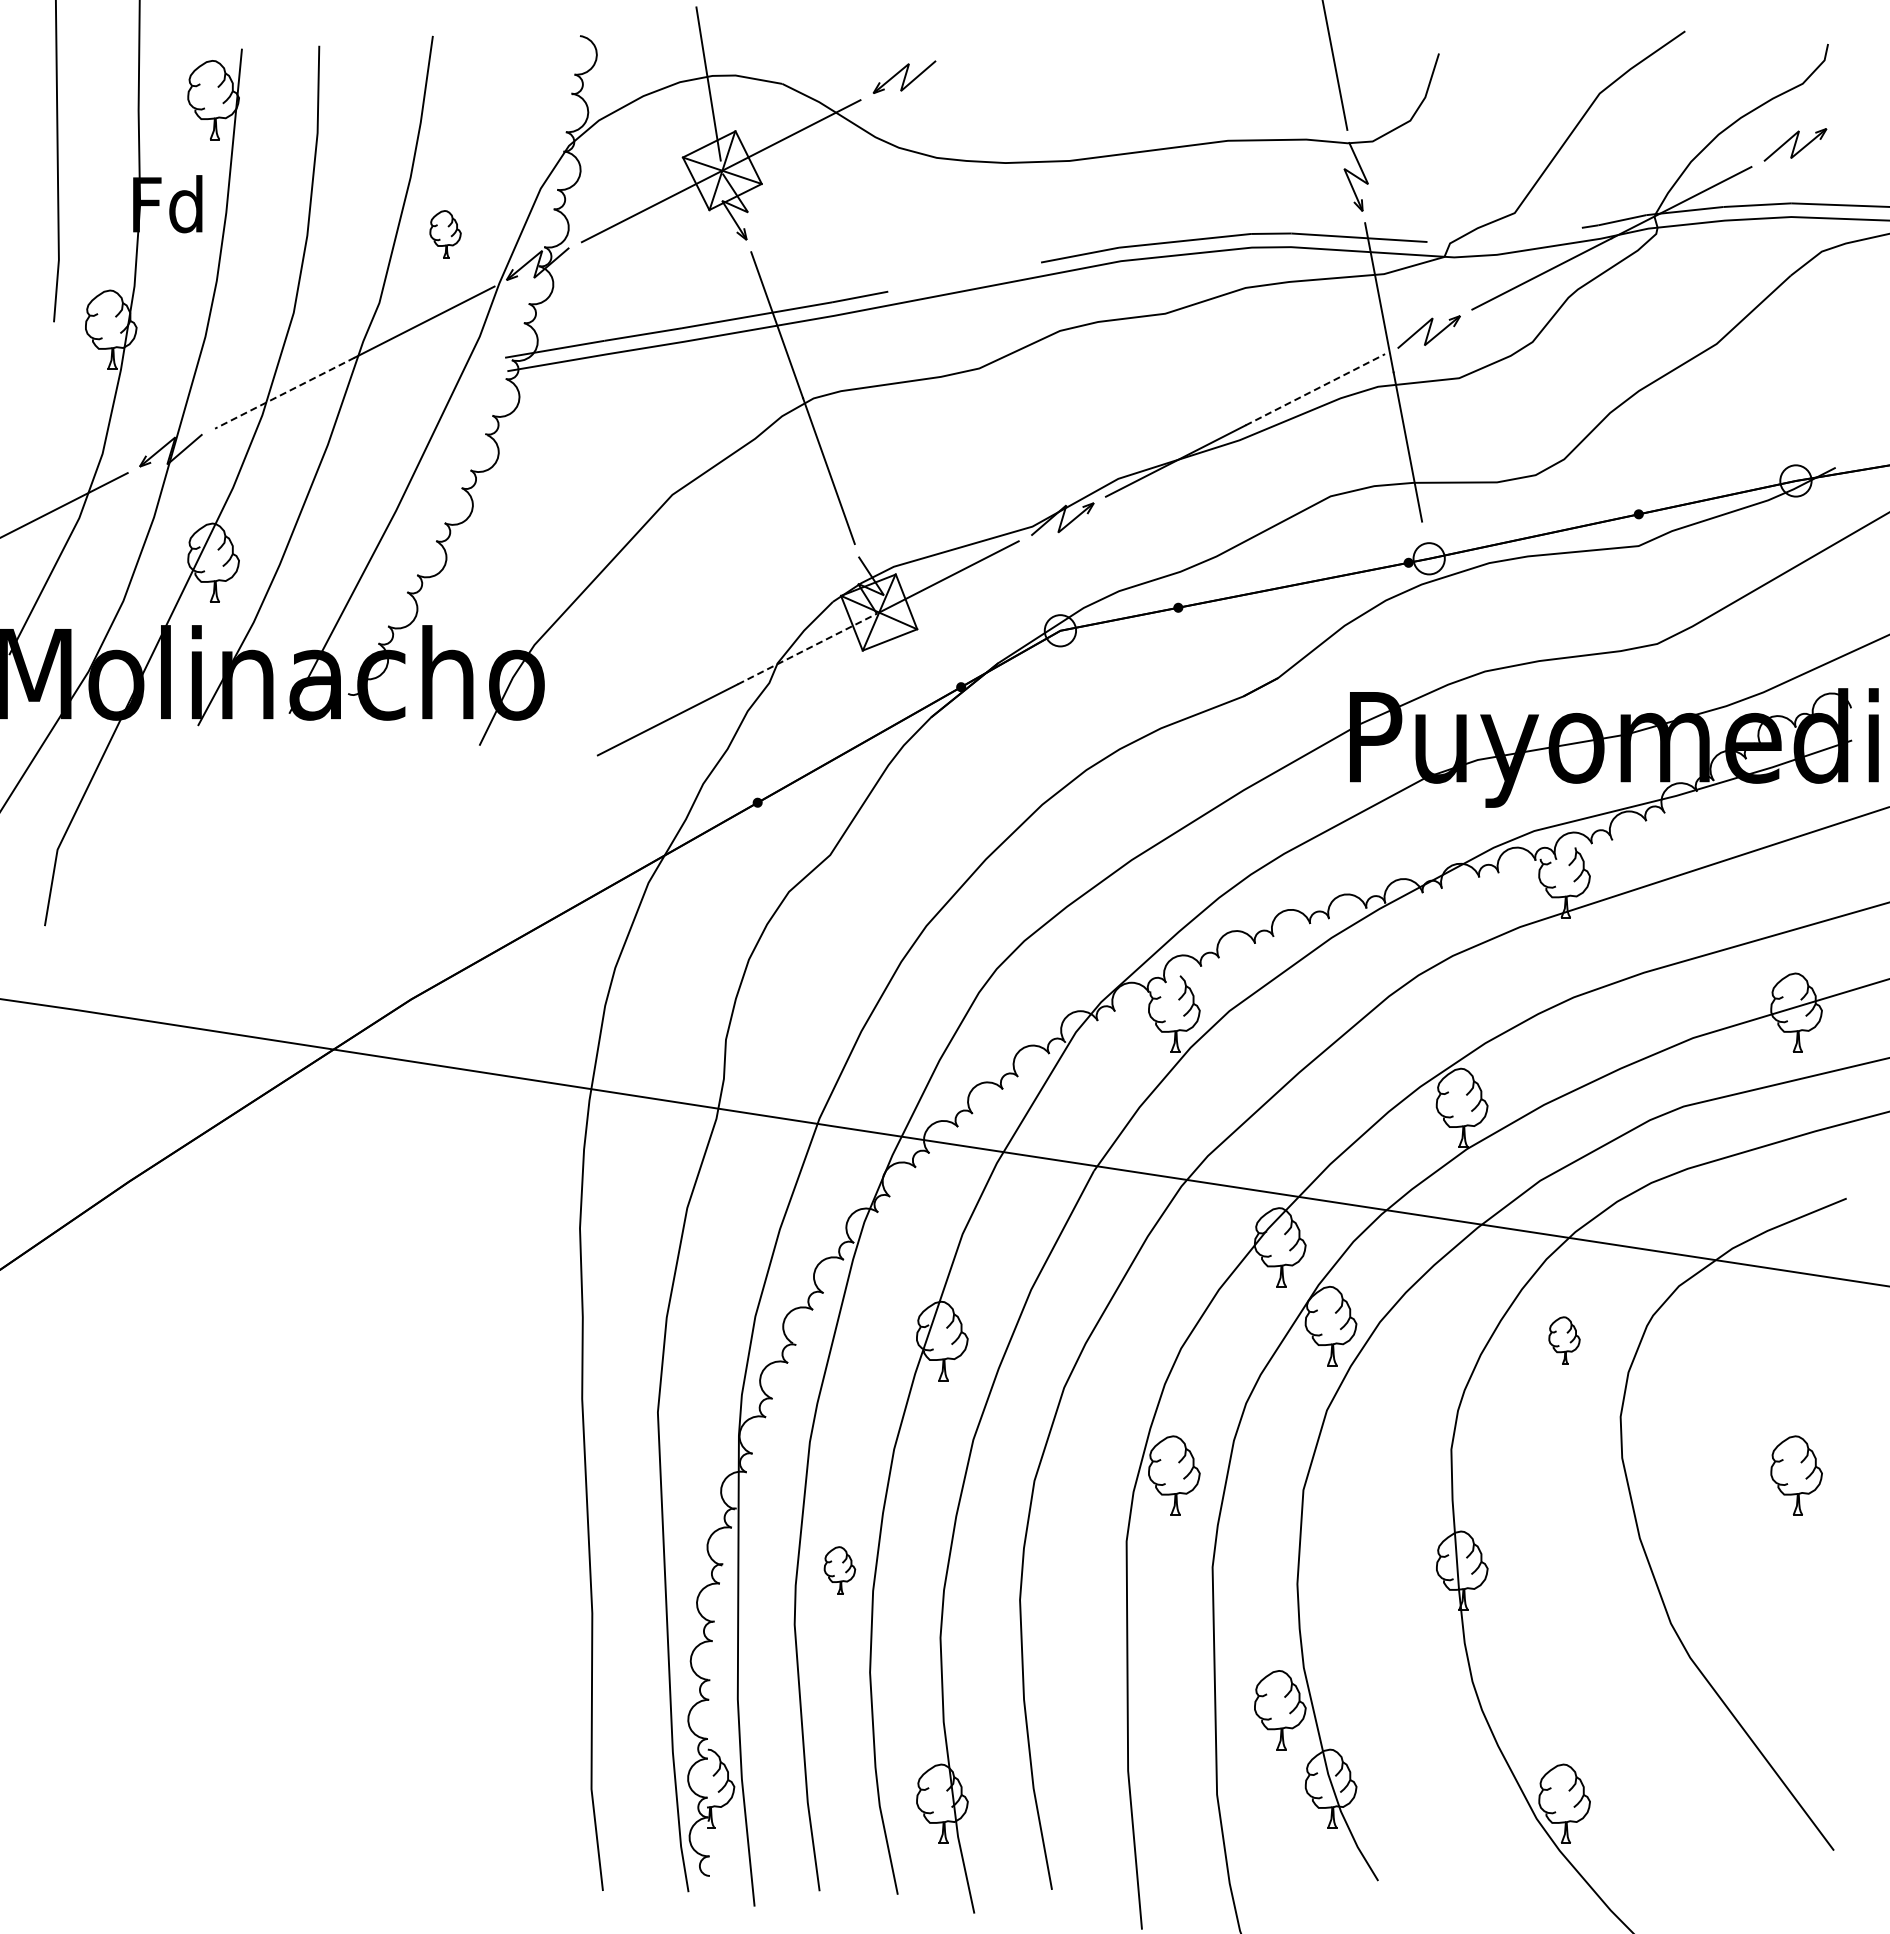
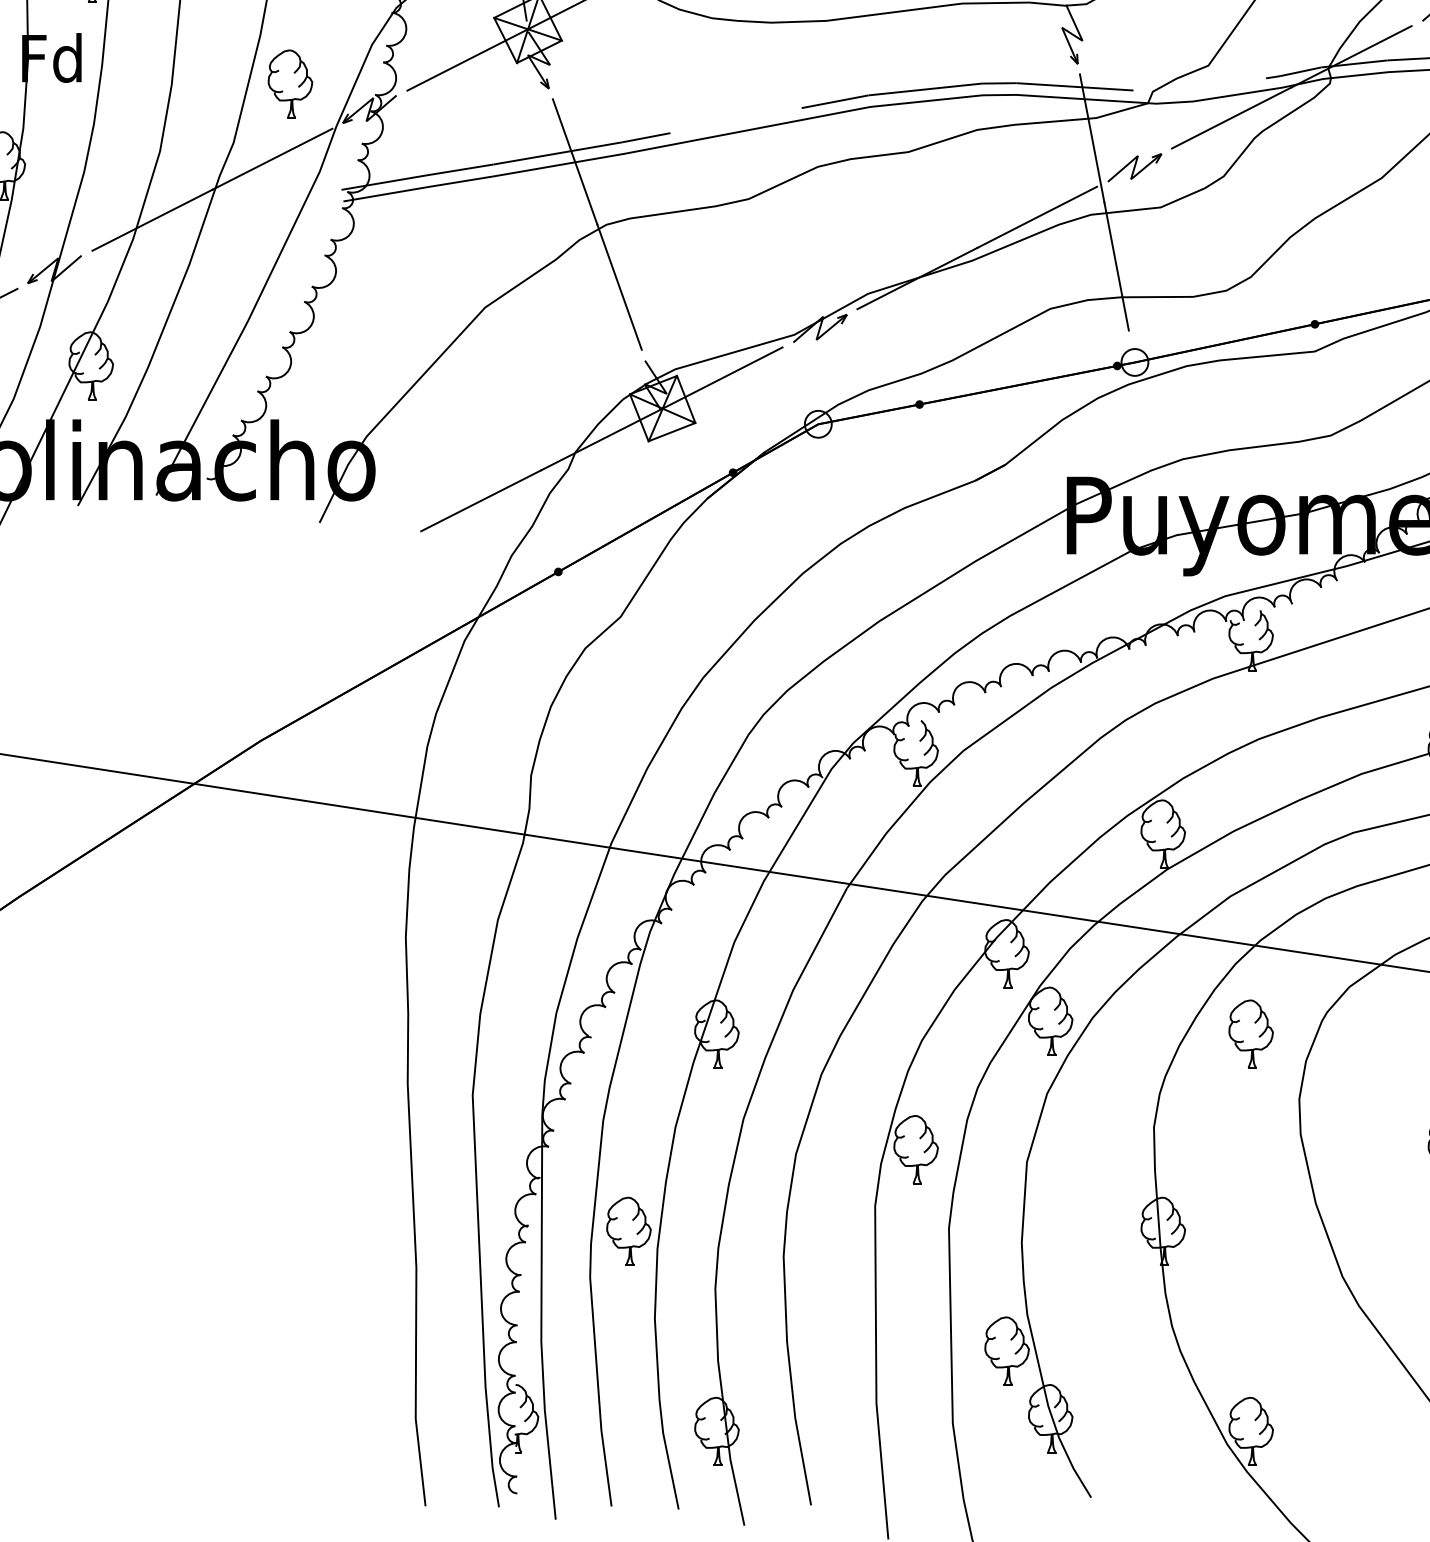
part: (445, 234) -> (290, 84), size x1.67
line: (1315, 389) -> (1037, 217), dashed -> solid
line: (284, 393) -> (152, 220), dashed -> solid
line: (808, 648) -> (602, 439), dashed -> solid
part: (1564, 1340) -> (1251, 1033), size x1.67
part: (839, 1570) -> (628, 1231), size x1.67

